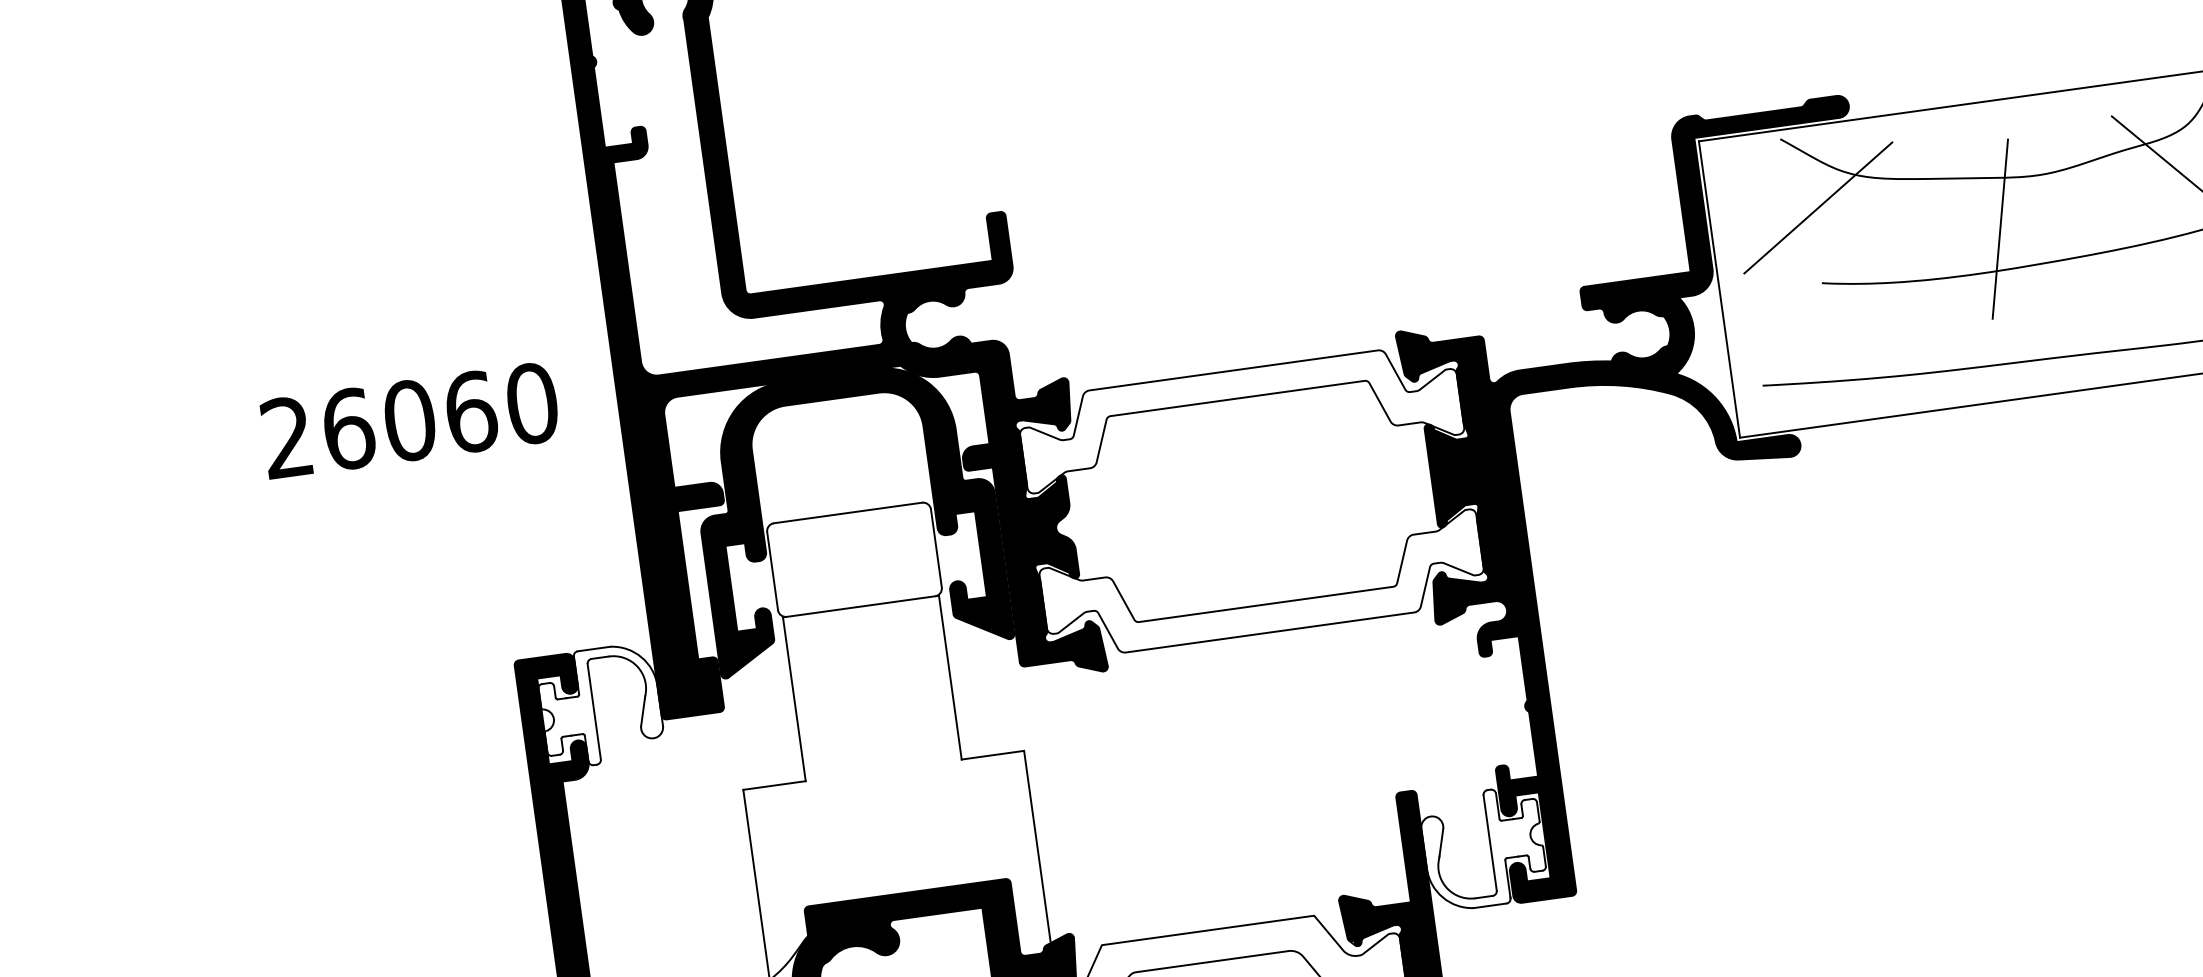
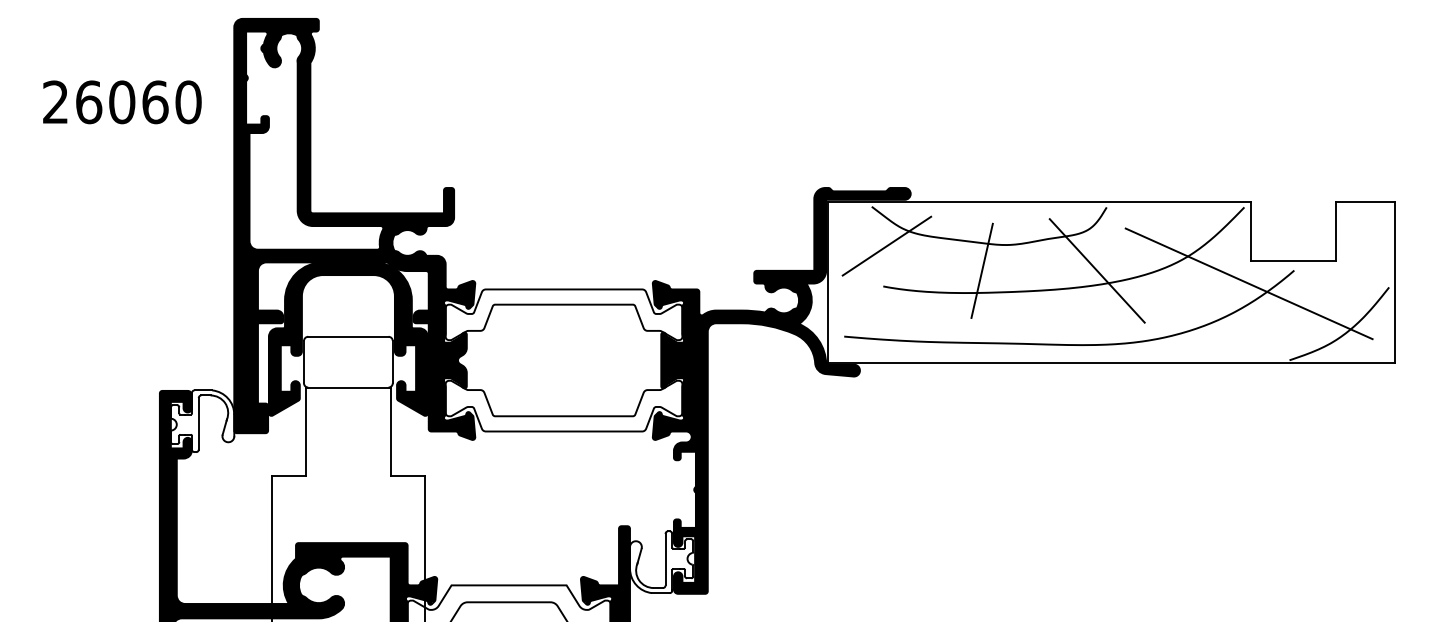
text: (410, 420) -> (122, 102), moved

